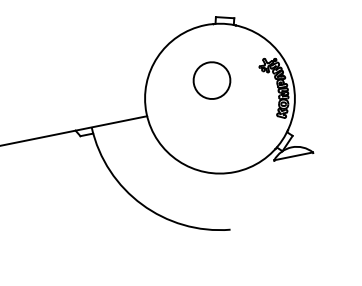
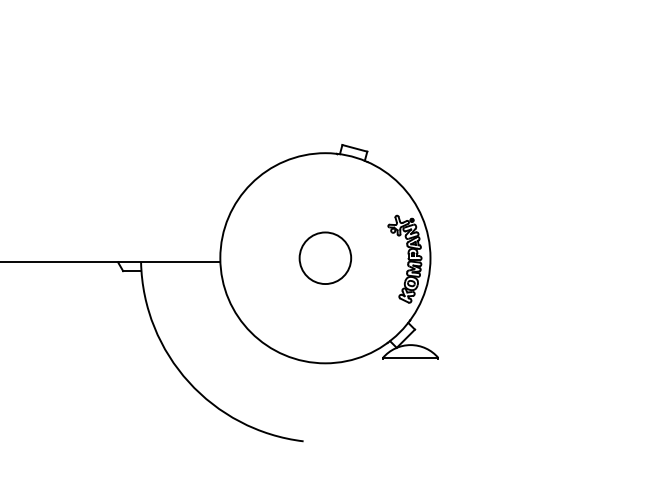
circle: (211, 80) -> (325, 257), moved

